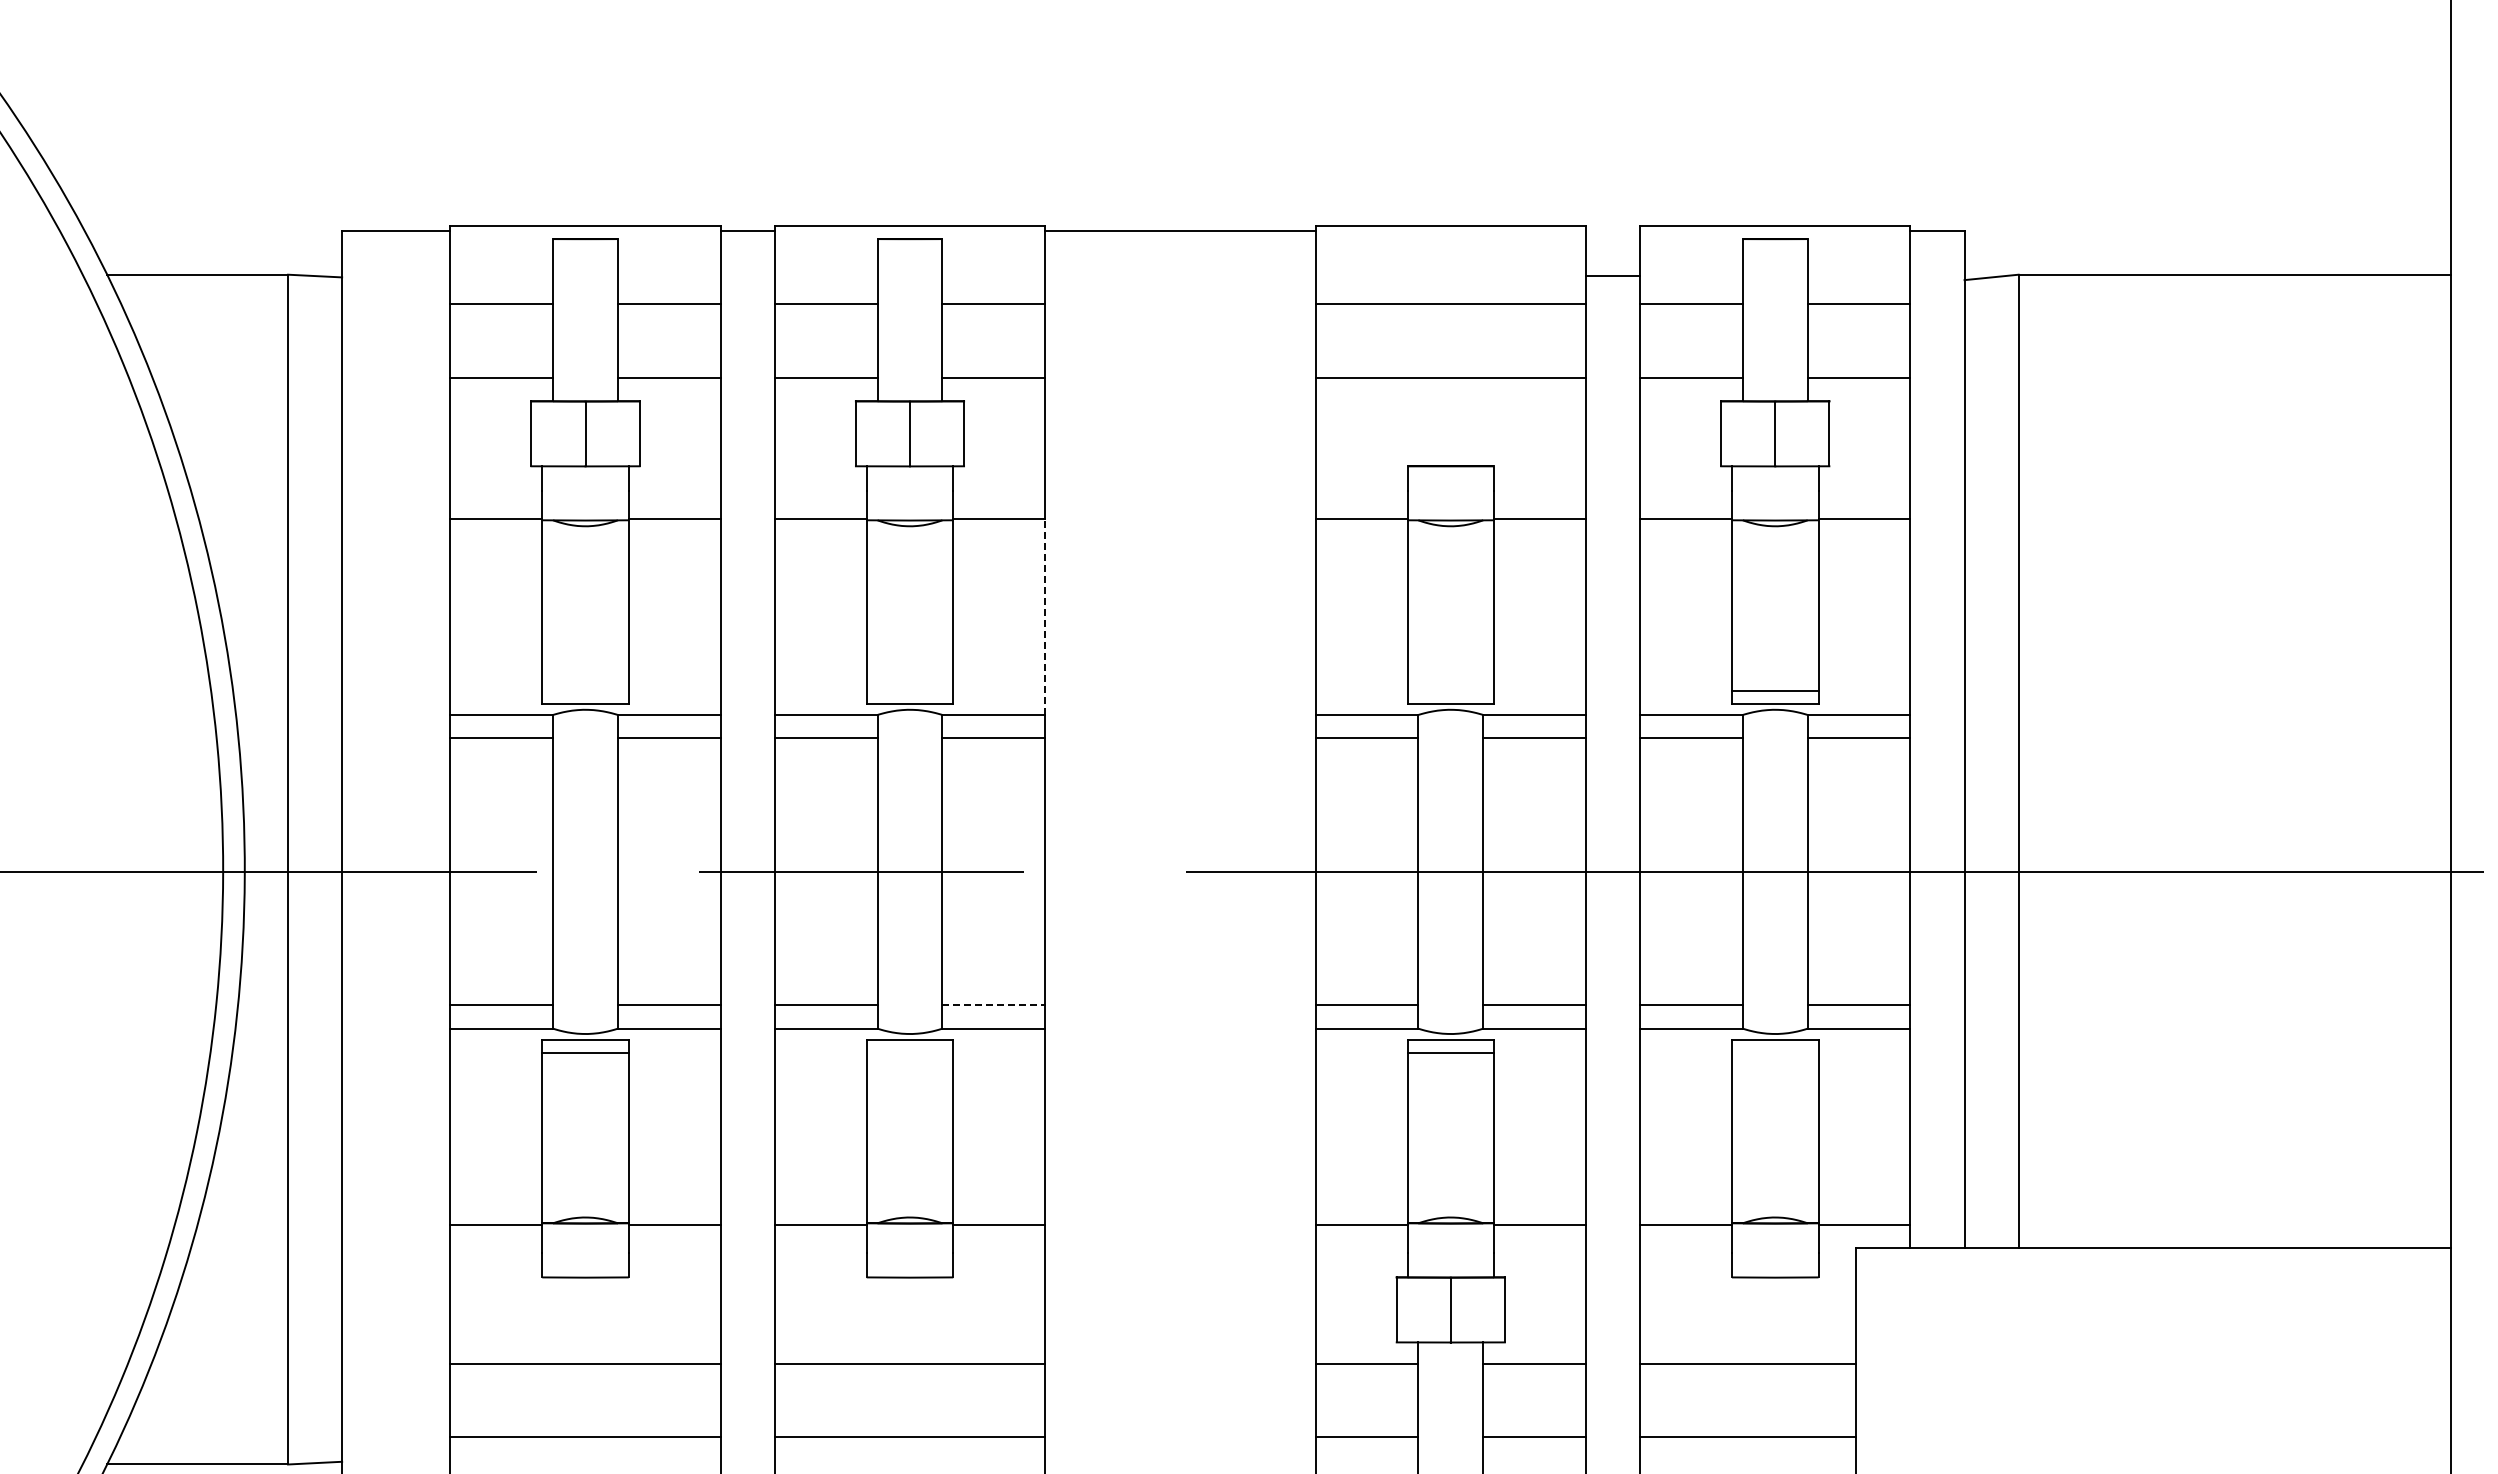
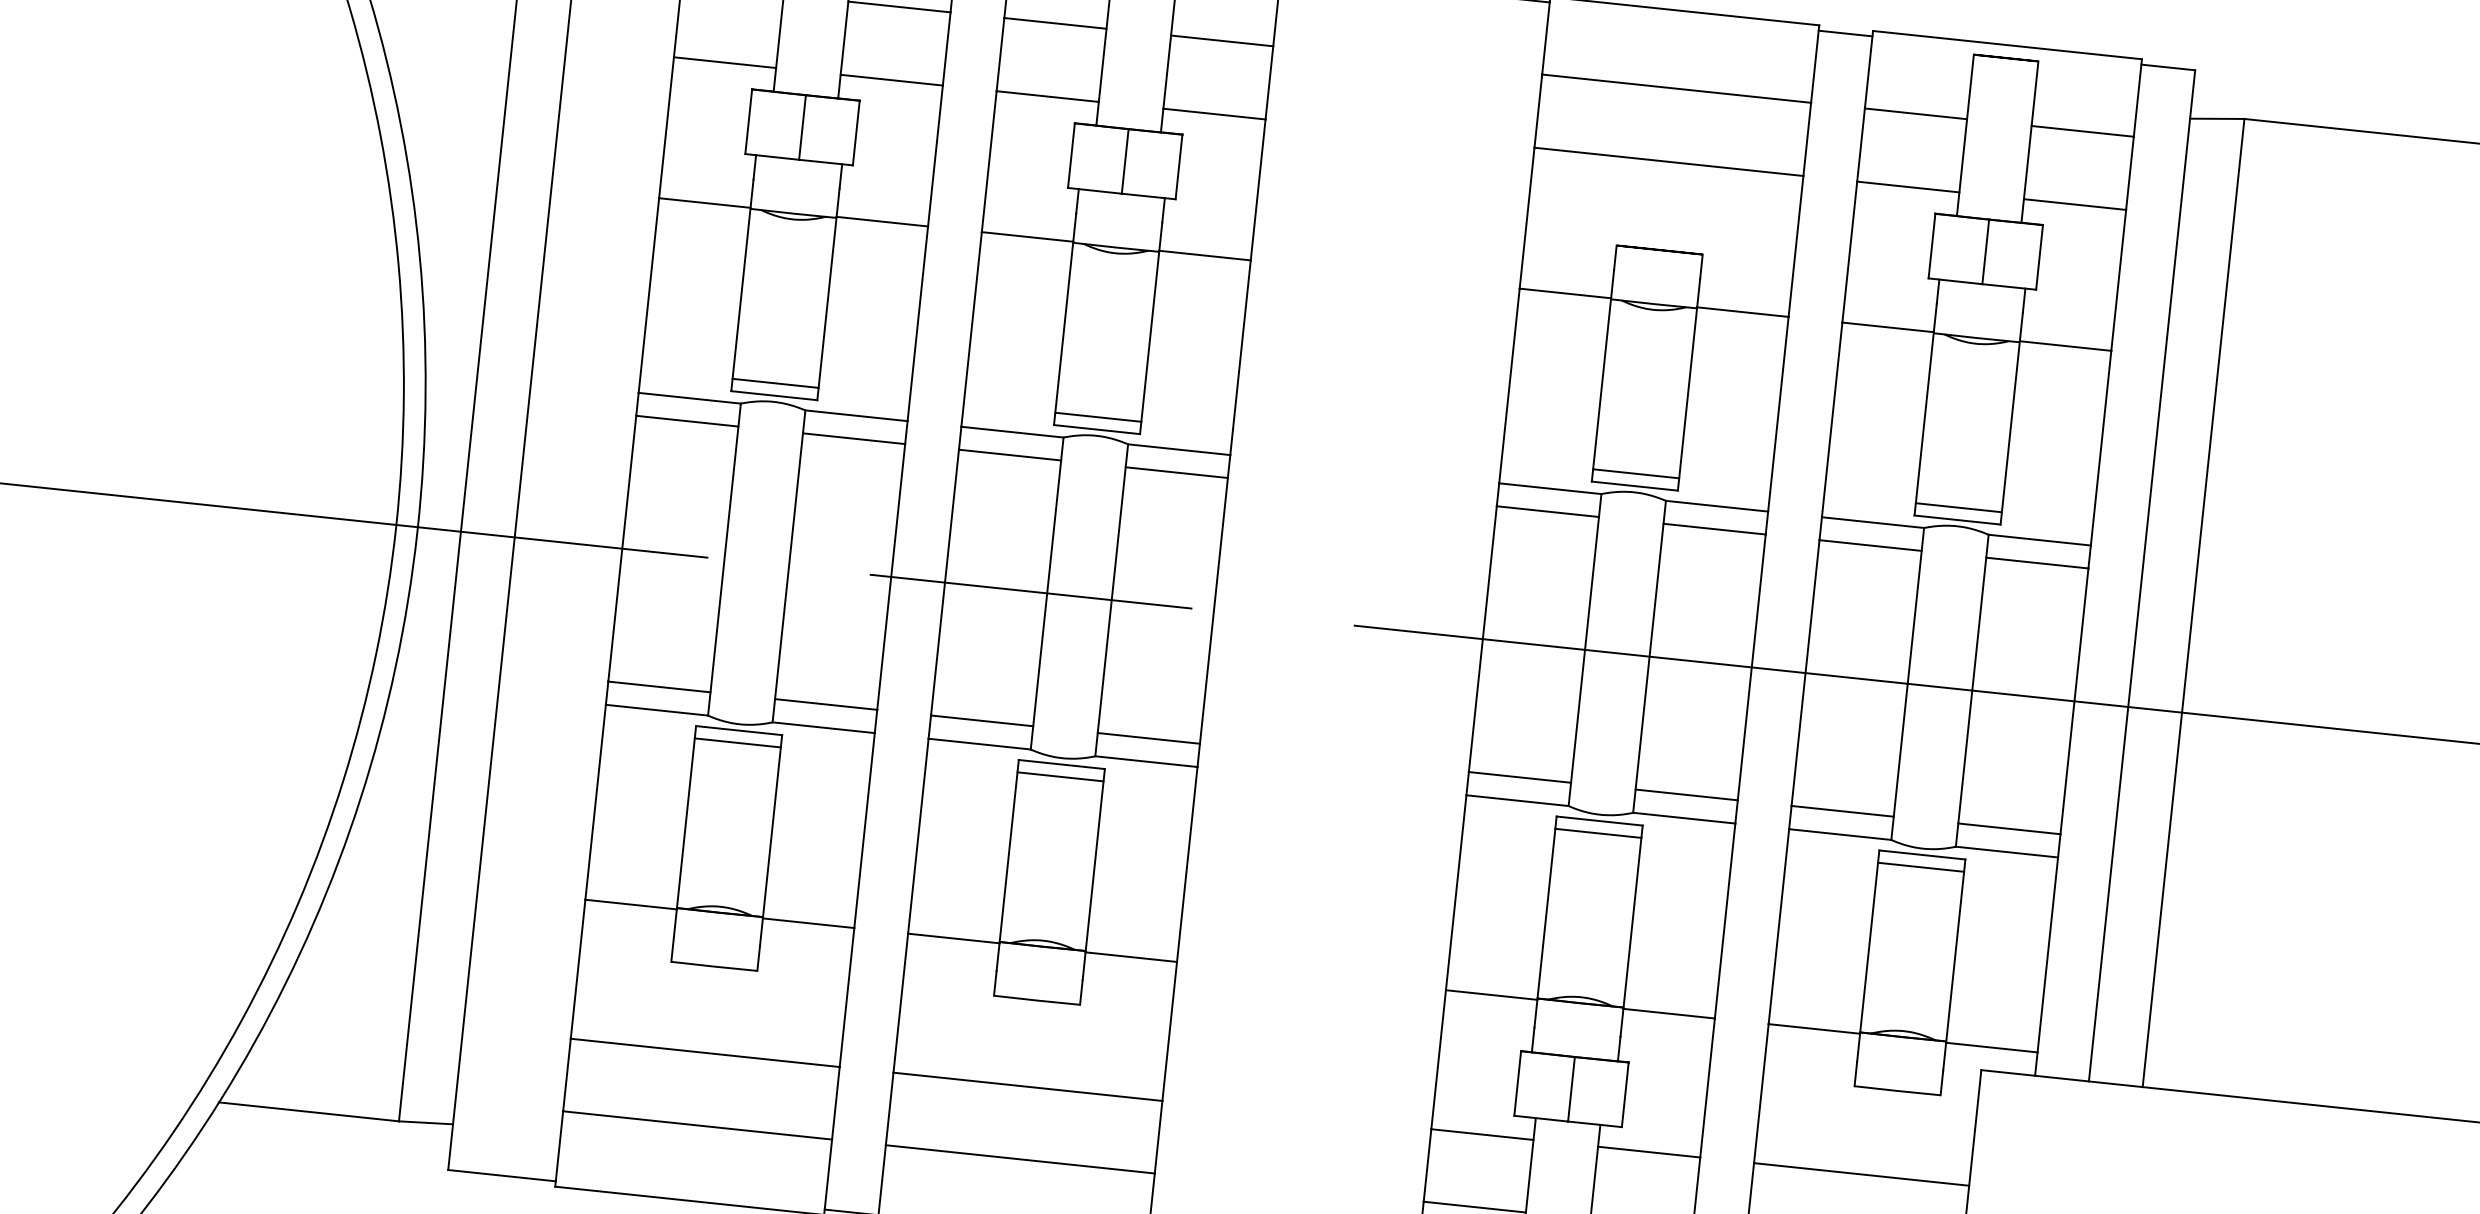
line: (1613, 276) -> (1846, 33), moved
line: (1045, 617) -> (1240, 358), dashed -> solid
line: (585, 691) -> (775, 383), added
line: (909, 691) -> (1097, 417), added
line: (1450, 691) -> (1635, 474), added
line: (994, 1005) -> (1149, 738), dashed -> solid
line: (909, 1052) -> (1060, 776), added
line: (1775, 1052) -> (1921, 867), added

